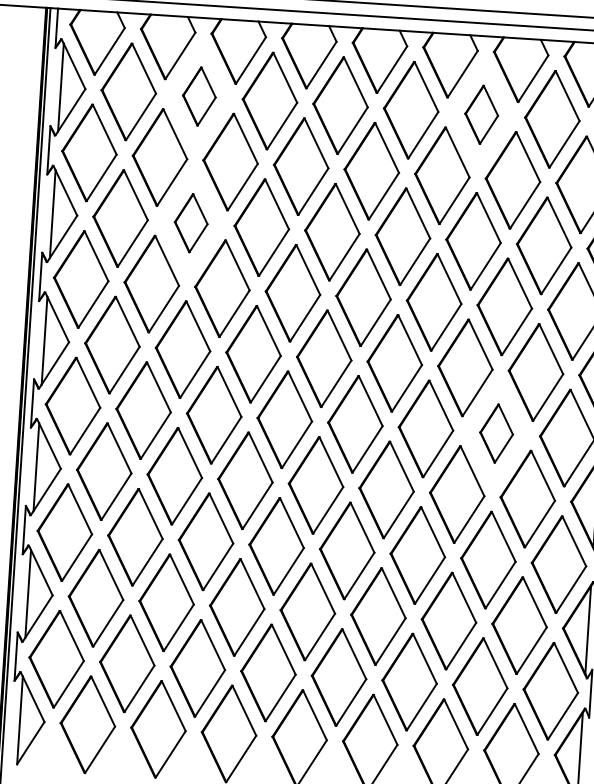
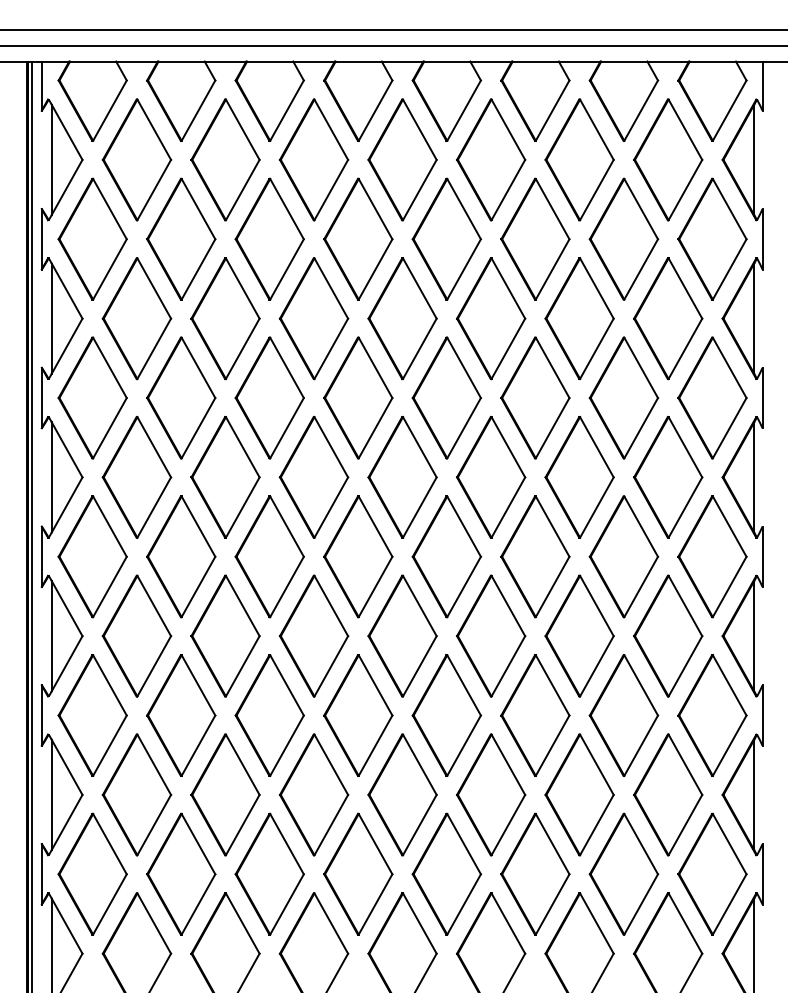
part: (199, 96) -> (225, 159), size x1.67
part: (481, 114) -> (579, 159), size x1.67
part: (191, 222) -> (225, 318), size x1.67
part: (496, 433) -> (623, 556), size x1.67

